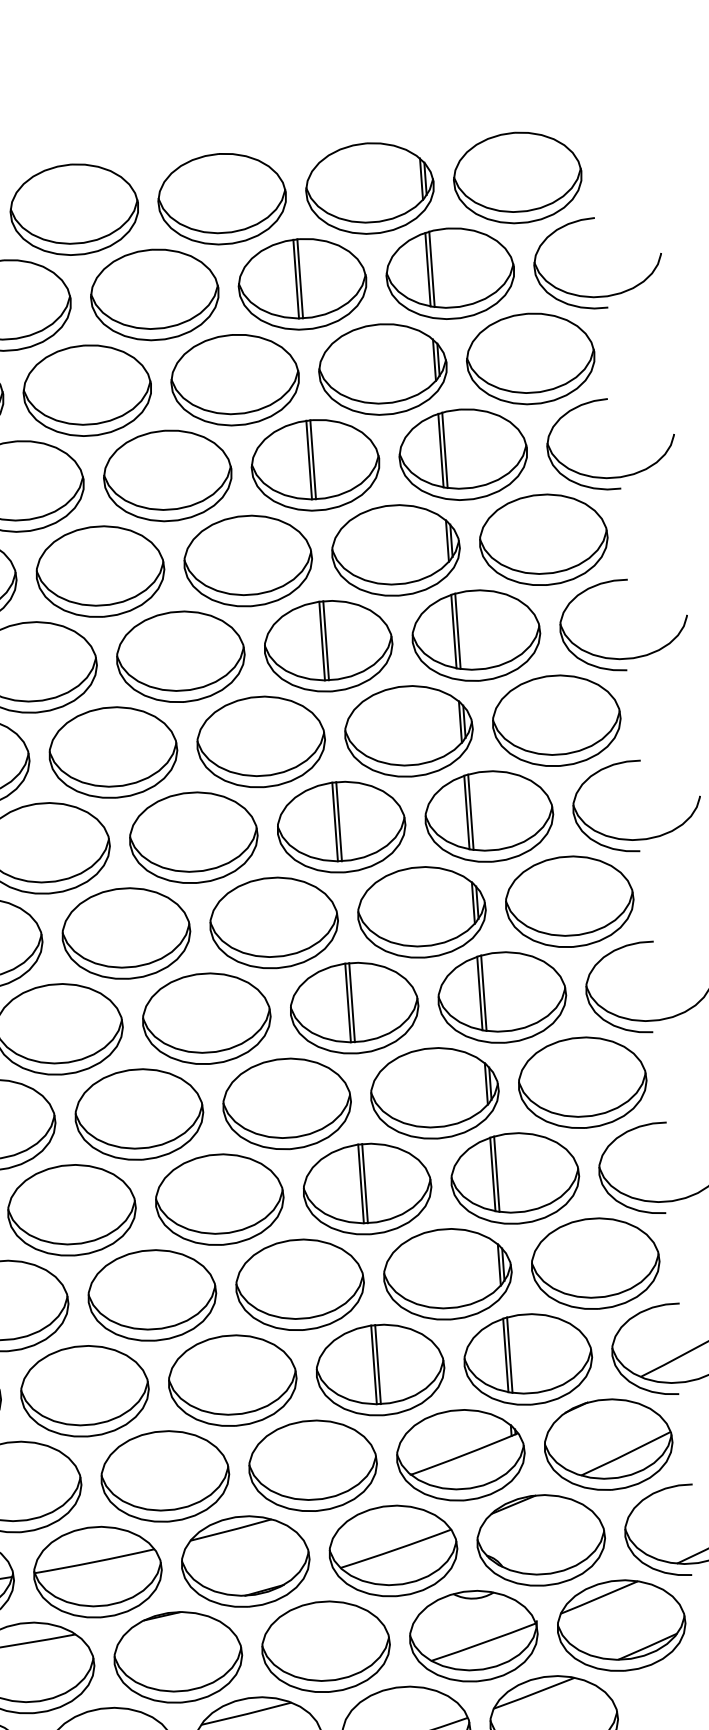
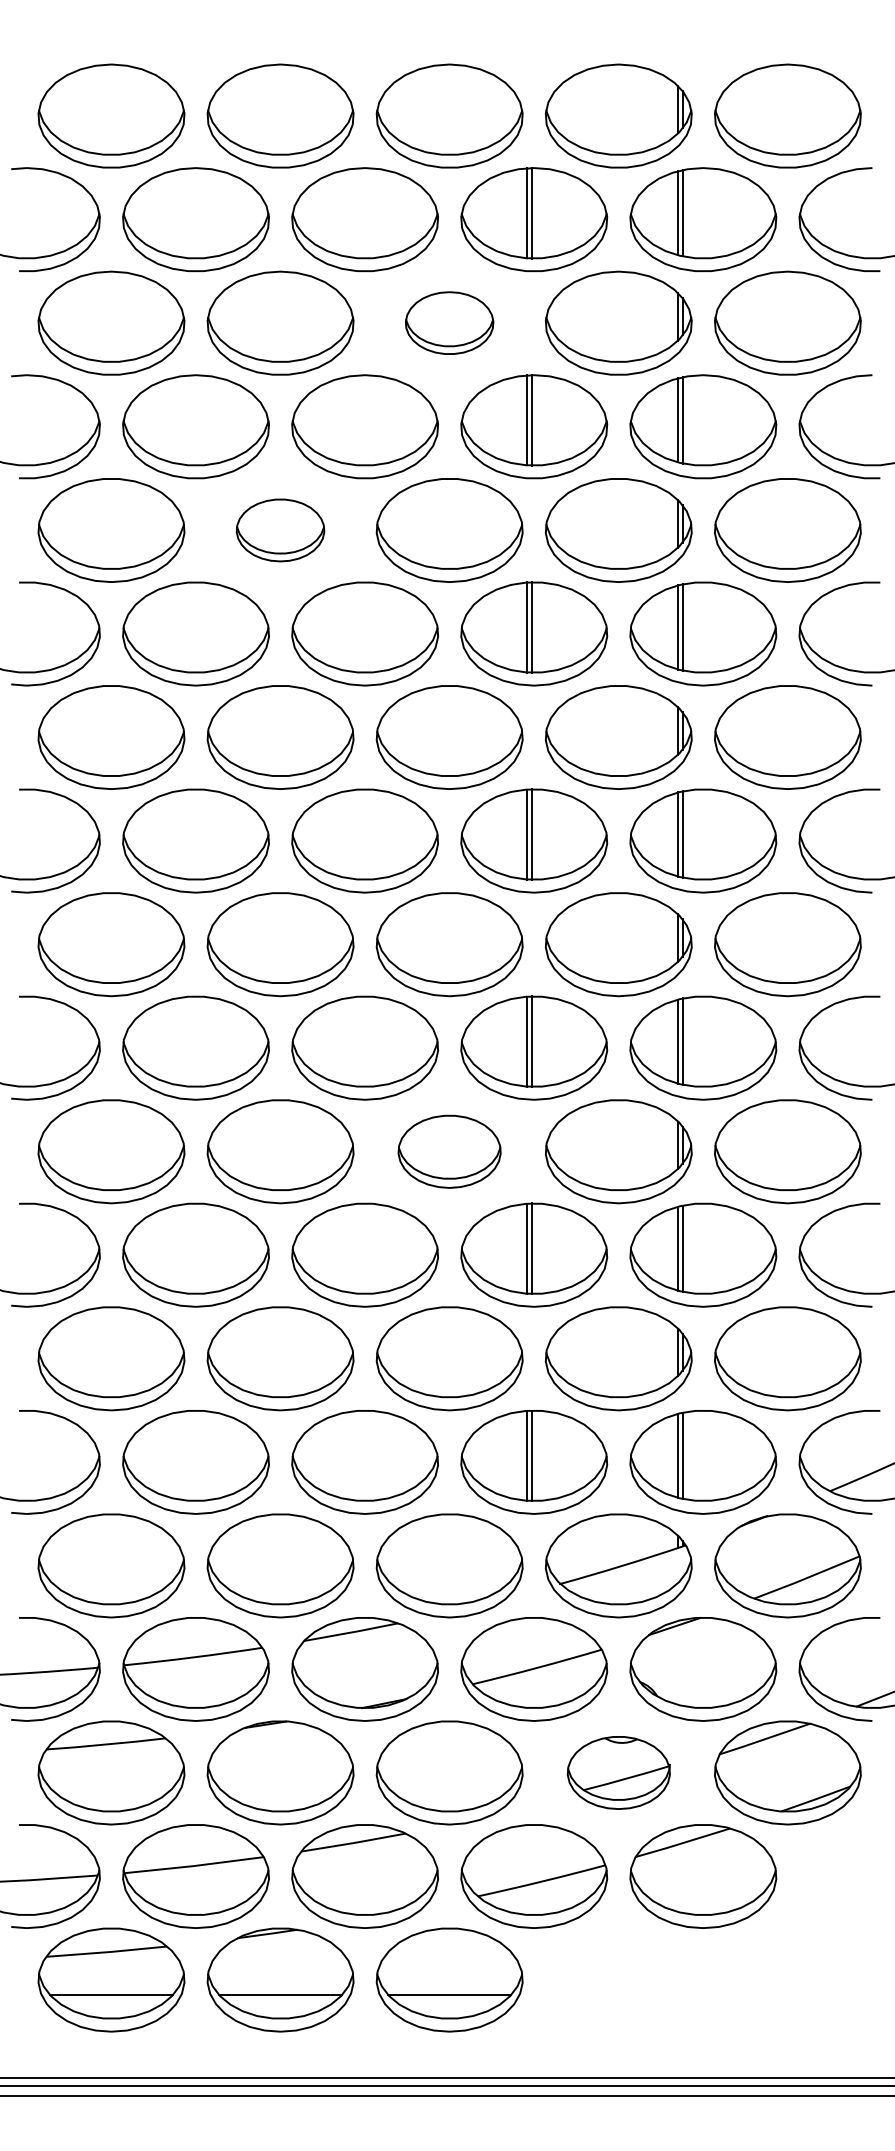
part: (235, 379) -> (449, 322), size x0.6
part: (100, 571) -> (280, 530), size x0.6
part: (286, 1103) -> (449, 1151), size x0.7
part: (473, 1635) -> (618, 1772), size x0.7

